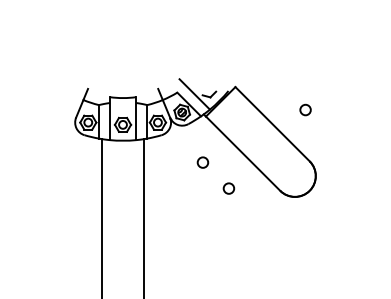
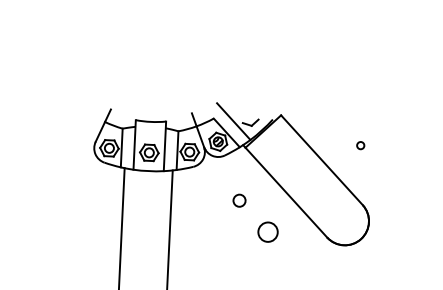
circle: (305, 109) -> (360, 145), size x0.6
circle: (228, 188) -> (267, 231), size x1.6

